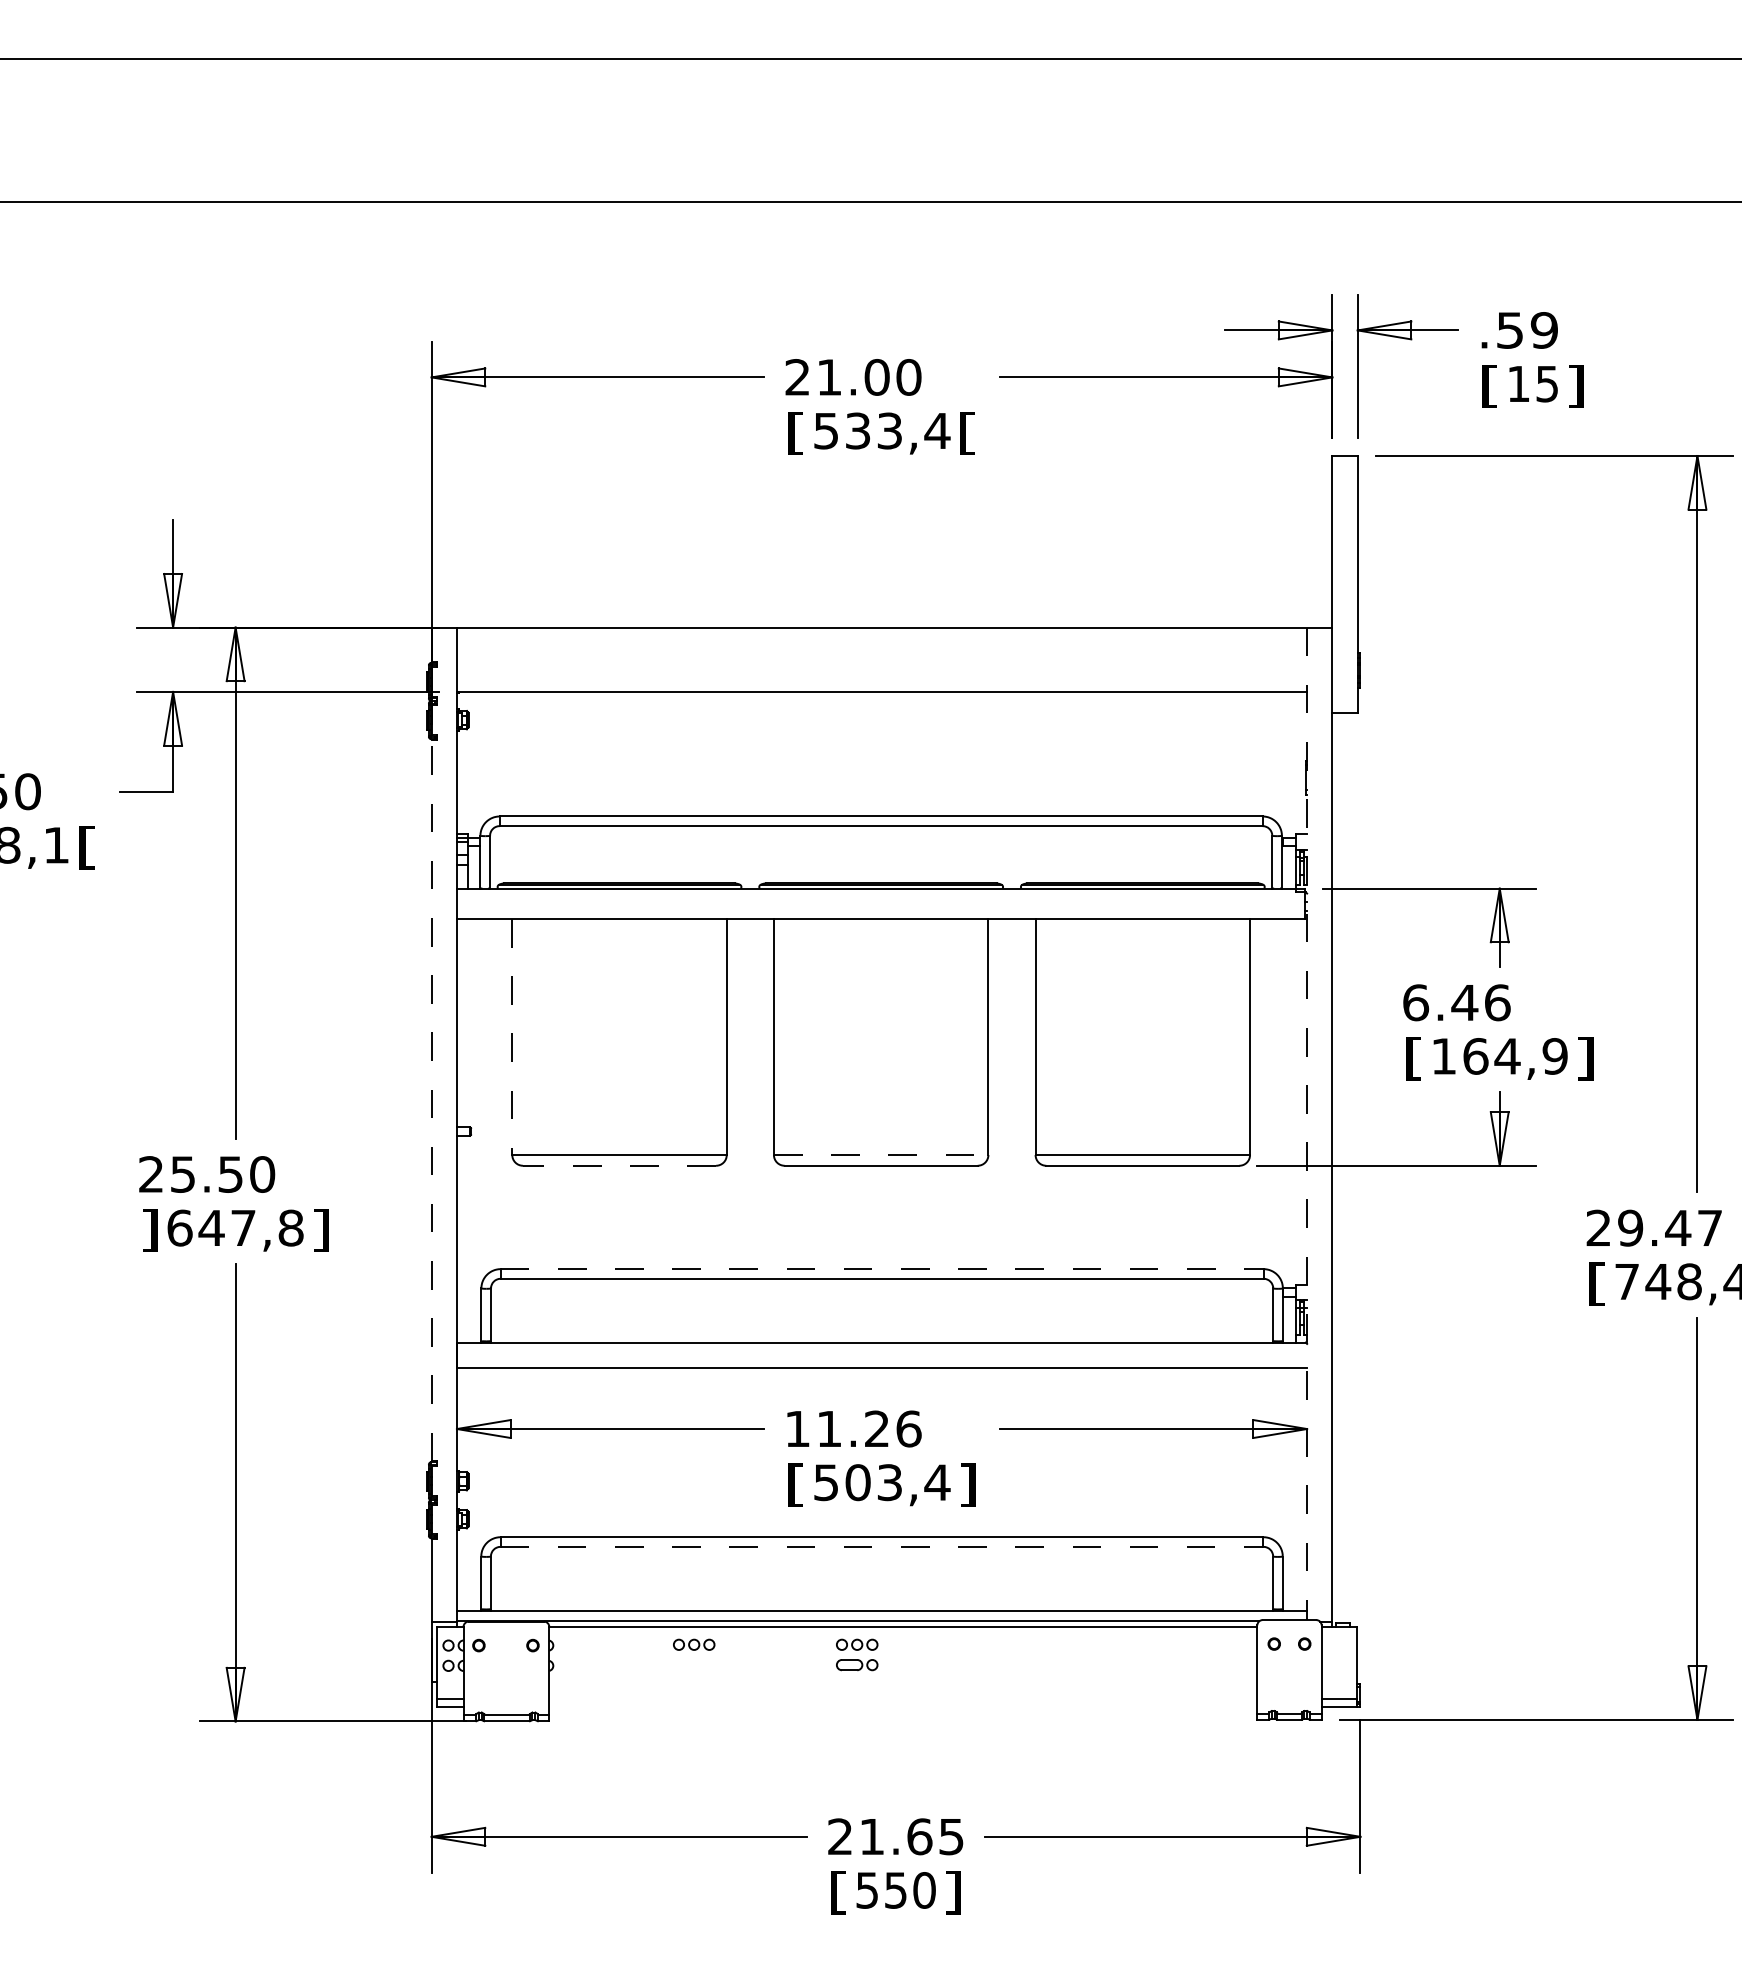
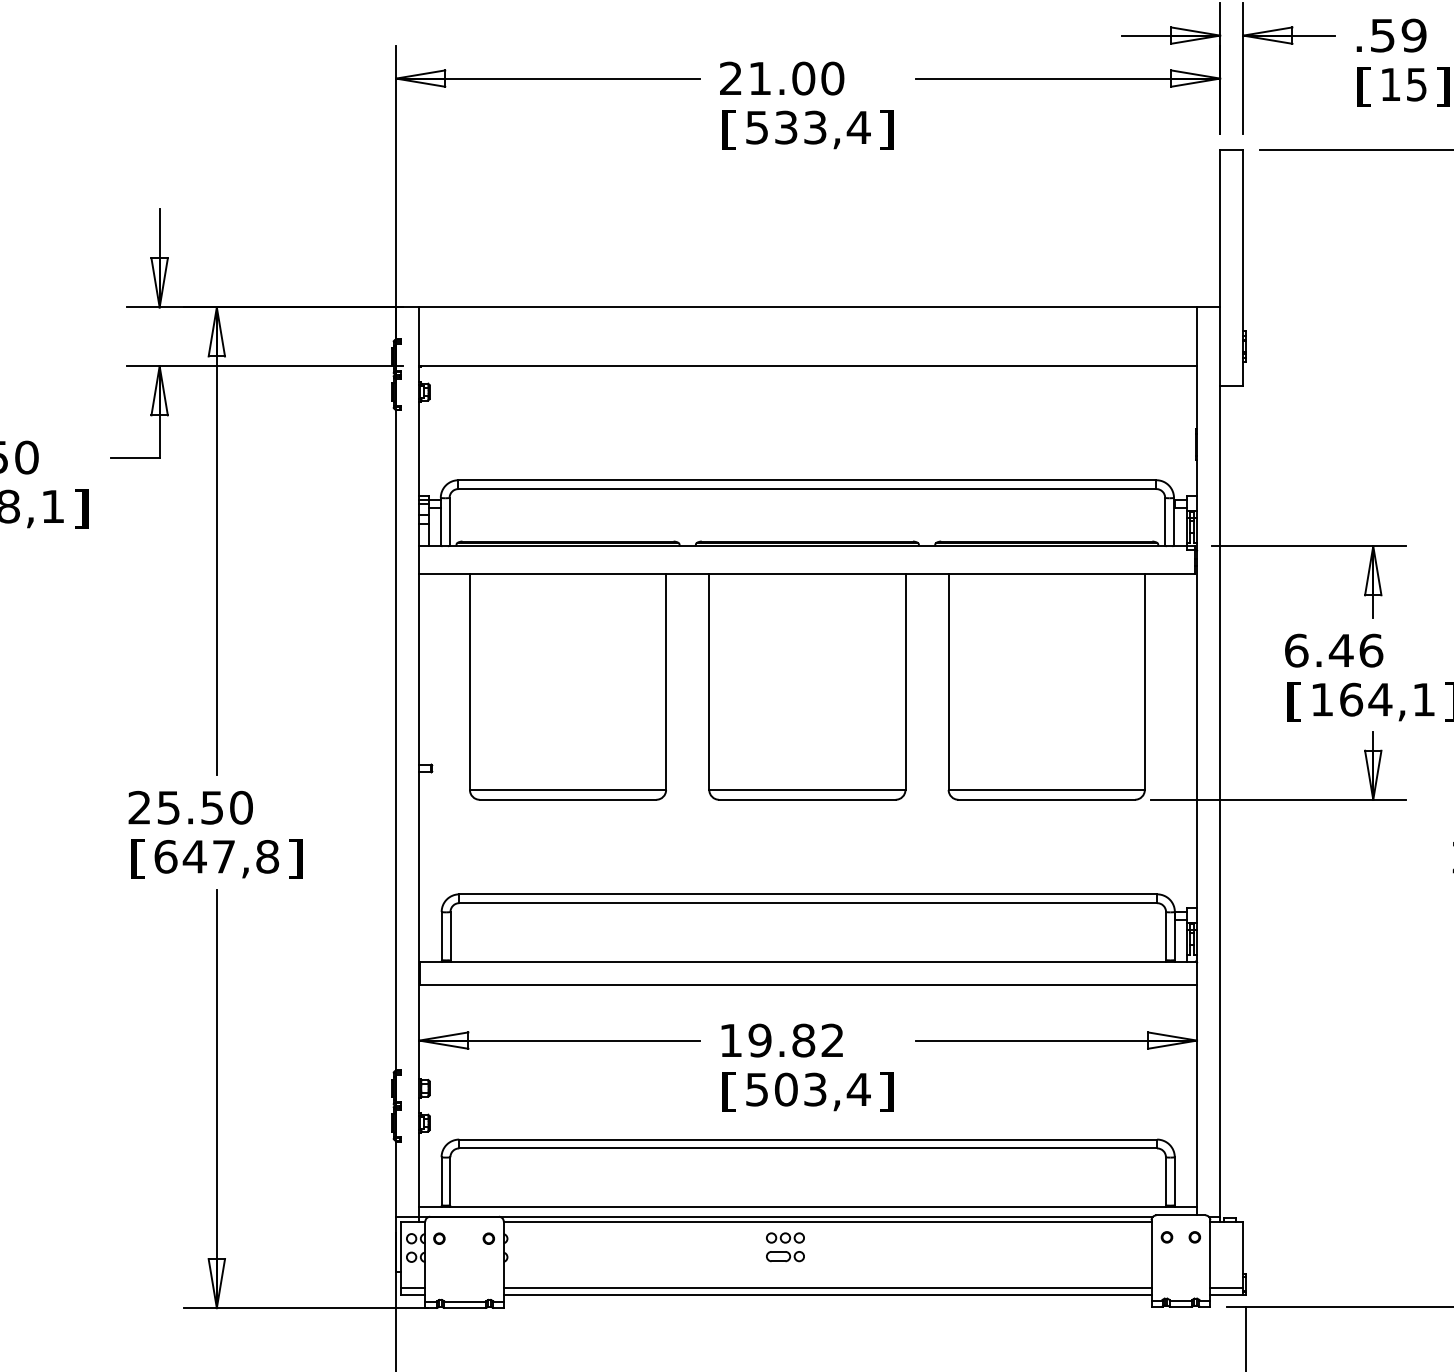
text: (967, 433) -> (886, 129), [ -> ]
text: (86, 847) -> (80, 508), [ -> ]
line: (512, 1037) -> (470, 682), dashed -> solid
text: (1554, 1056) -> (1423, 699), 164,9 -> 164,1
line: (431, 1100) -> (396, 740), dashed -> solid
line: (1307, 1124) -> (1197, 762), dashed -> solid
line: (881, 1155) -> (807, 790), dashed -> solid
line: (619, 1165) -> (568, 799), dashed -> solid
text: (149, 1230) -> (138, 858), ] -> [
line: (882, 1269) -> (808, 894), dashed -> solid
text: (869, 1428) -> (796, 1040), 11.26 -> 19.82
line: (882, 1546) -> (808, 1148), dashed -> solid
part: (694, 1644) -> (636, 1237), removed
line: (903, 1698) -> (827, 1287), added
line: (903, 1707) -> (827, 1295), added

